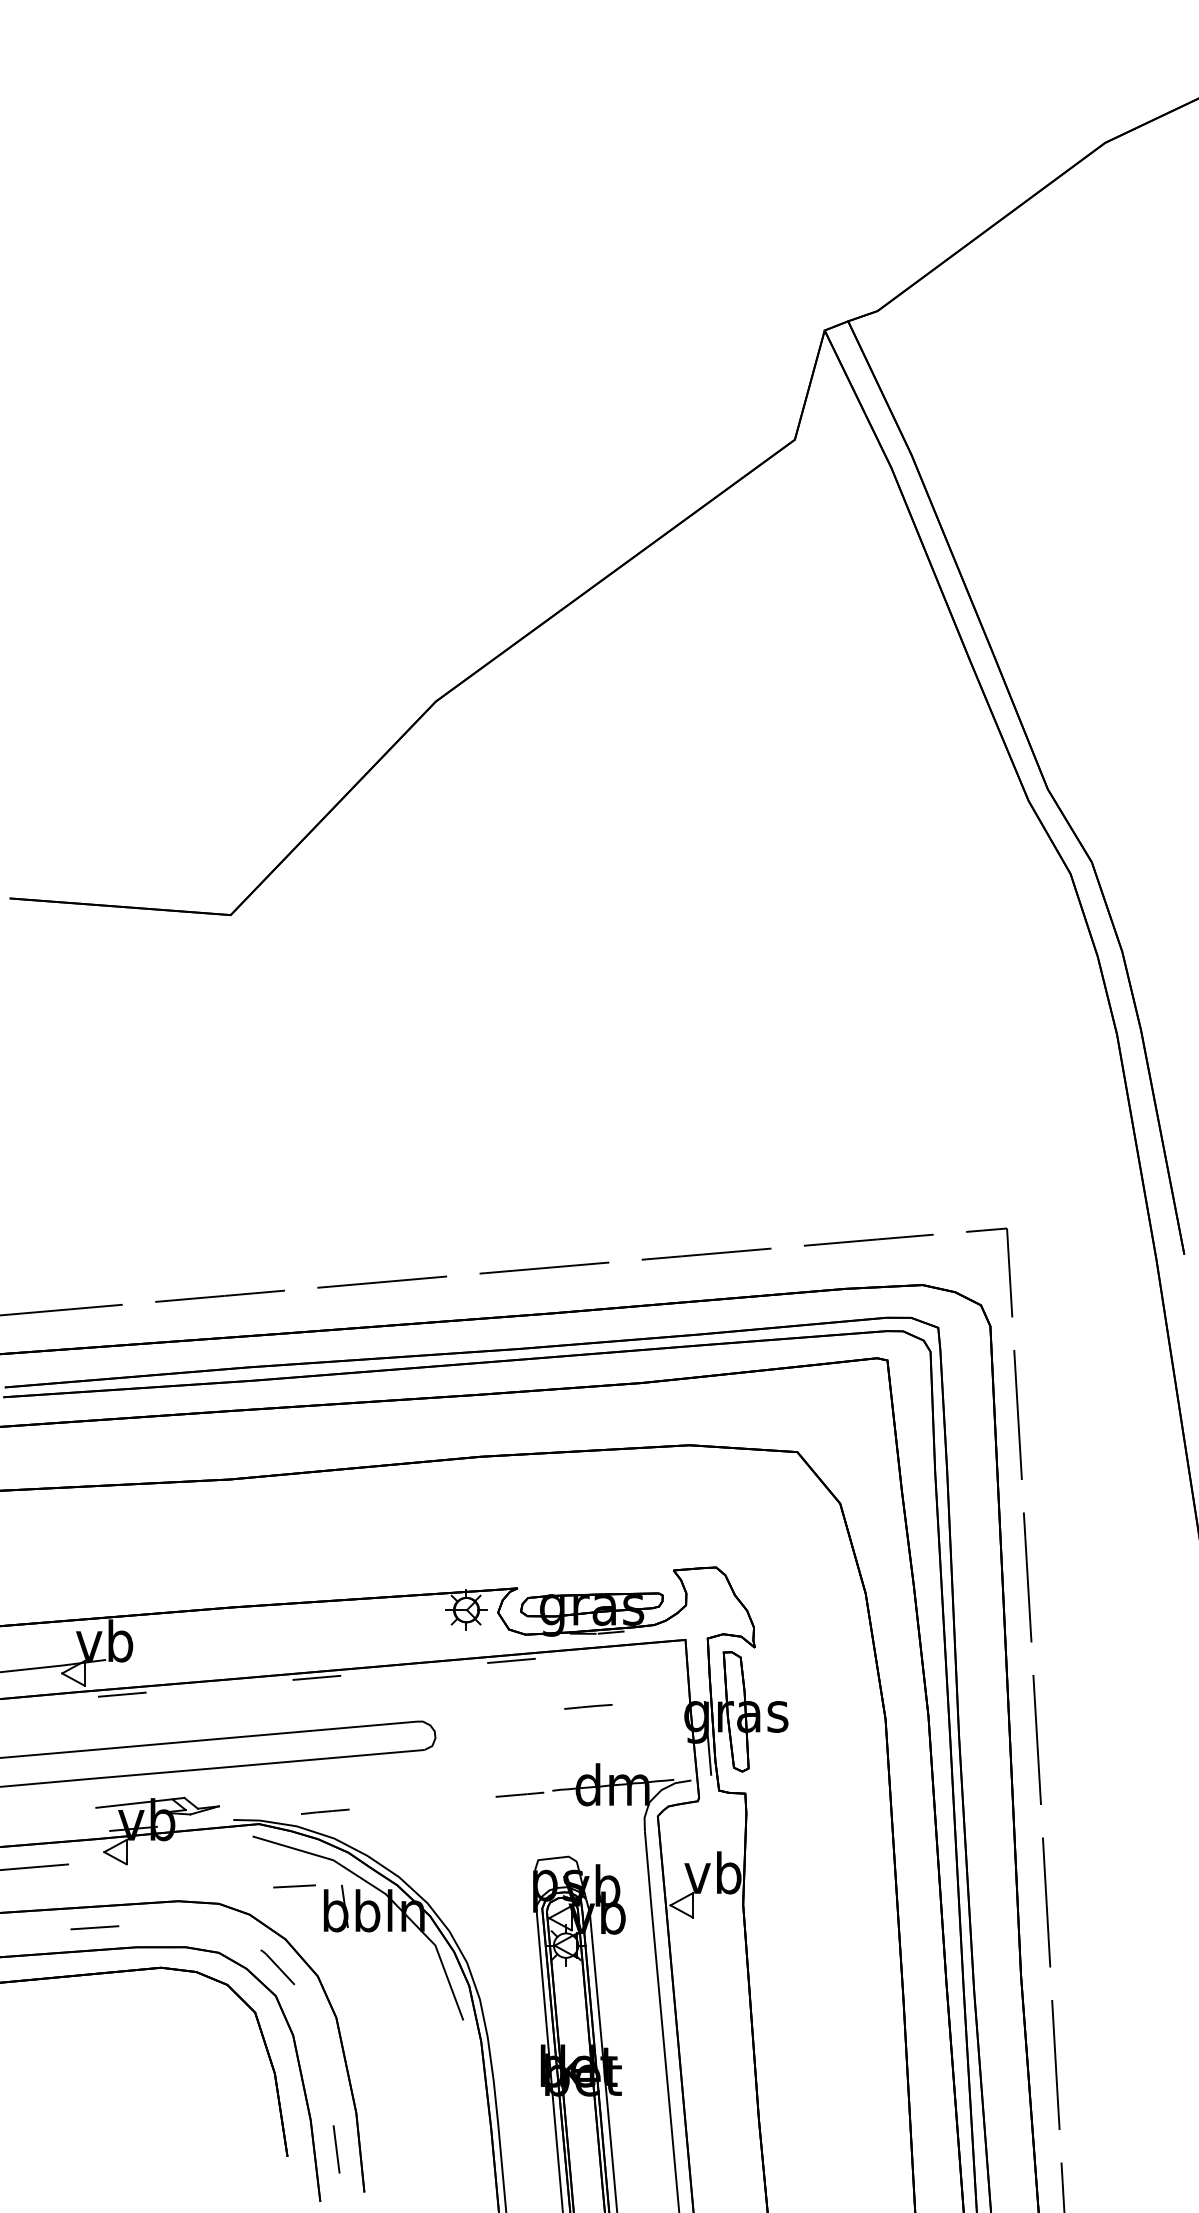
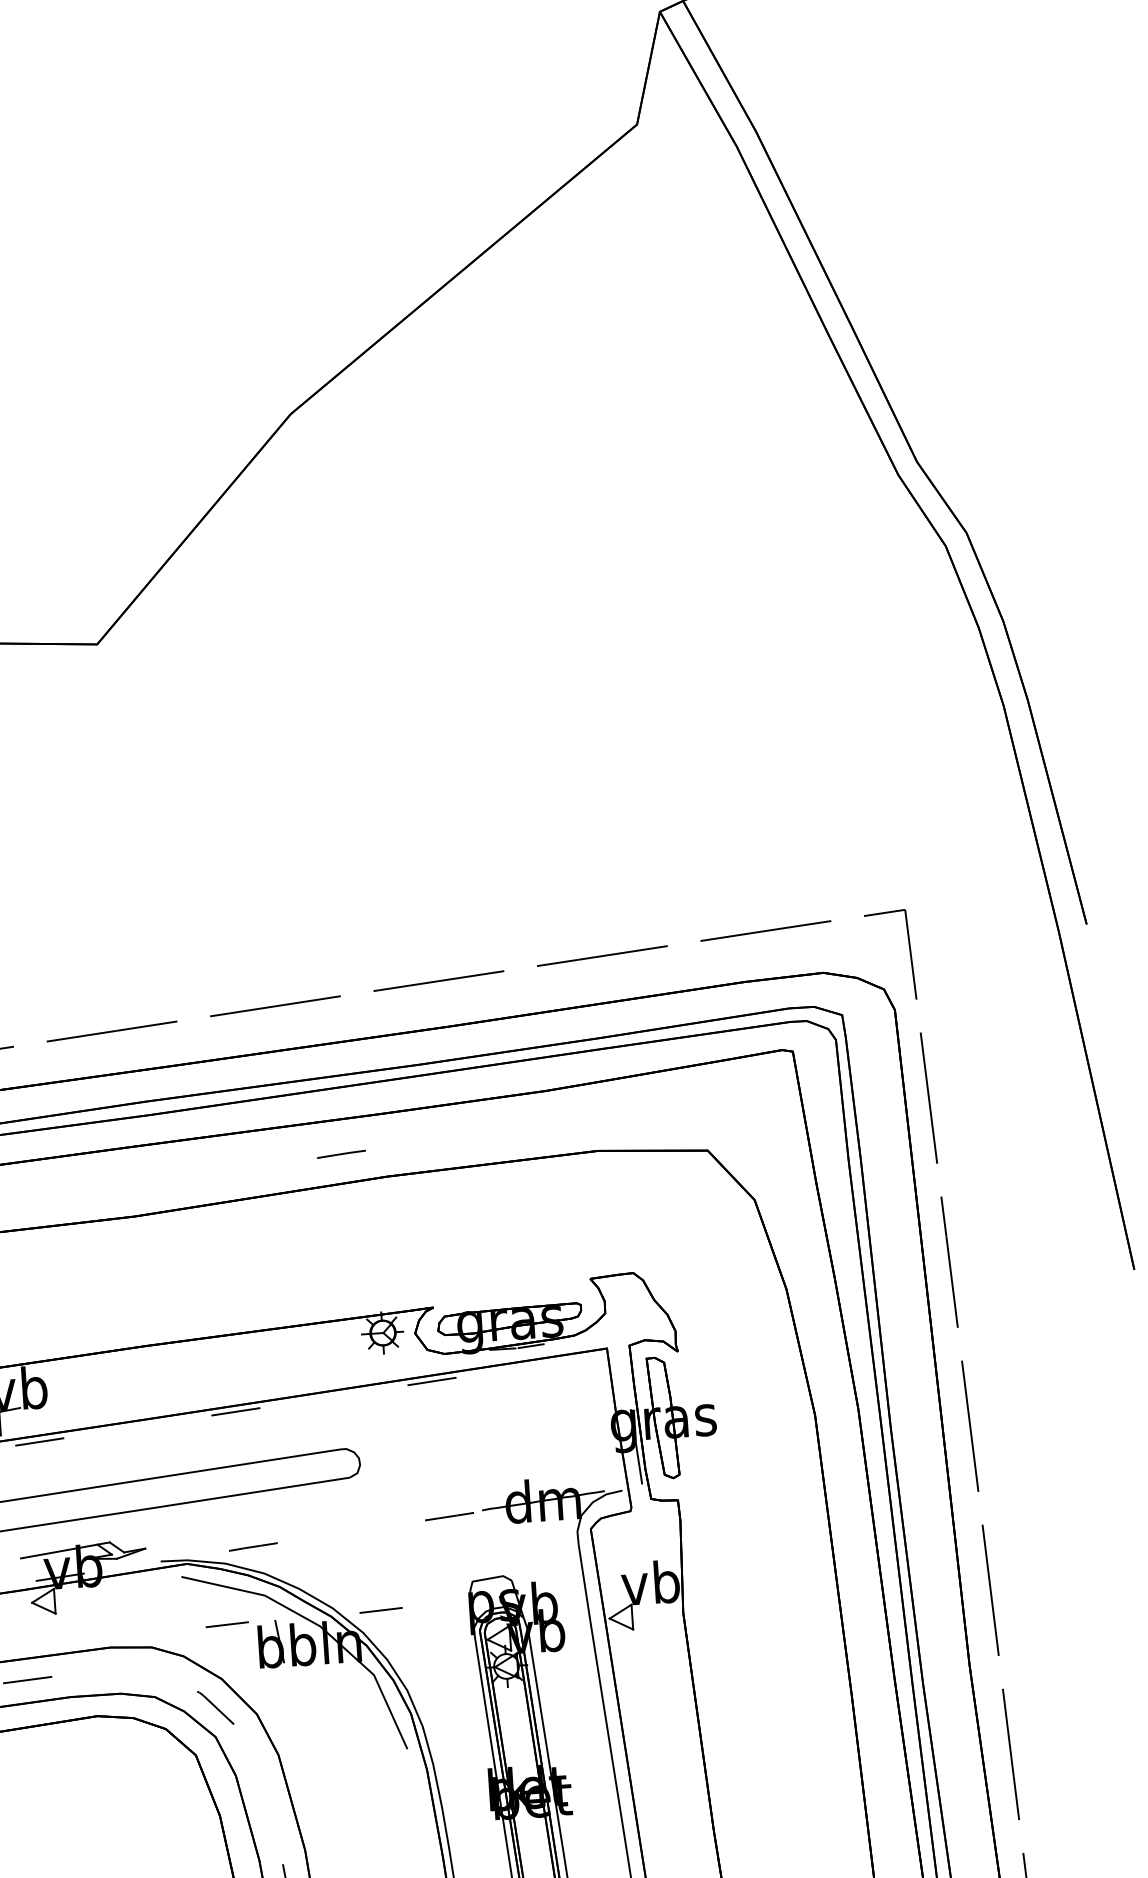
line: (588, 1706) -> (341, 1153), moved
line: (446, 1882) -> (381, 1610), added

